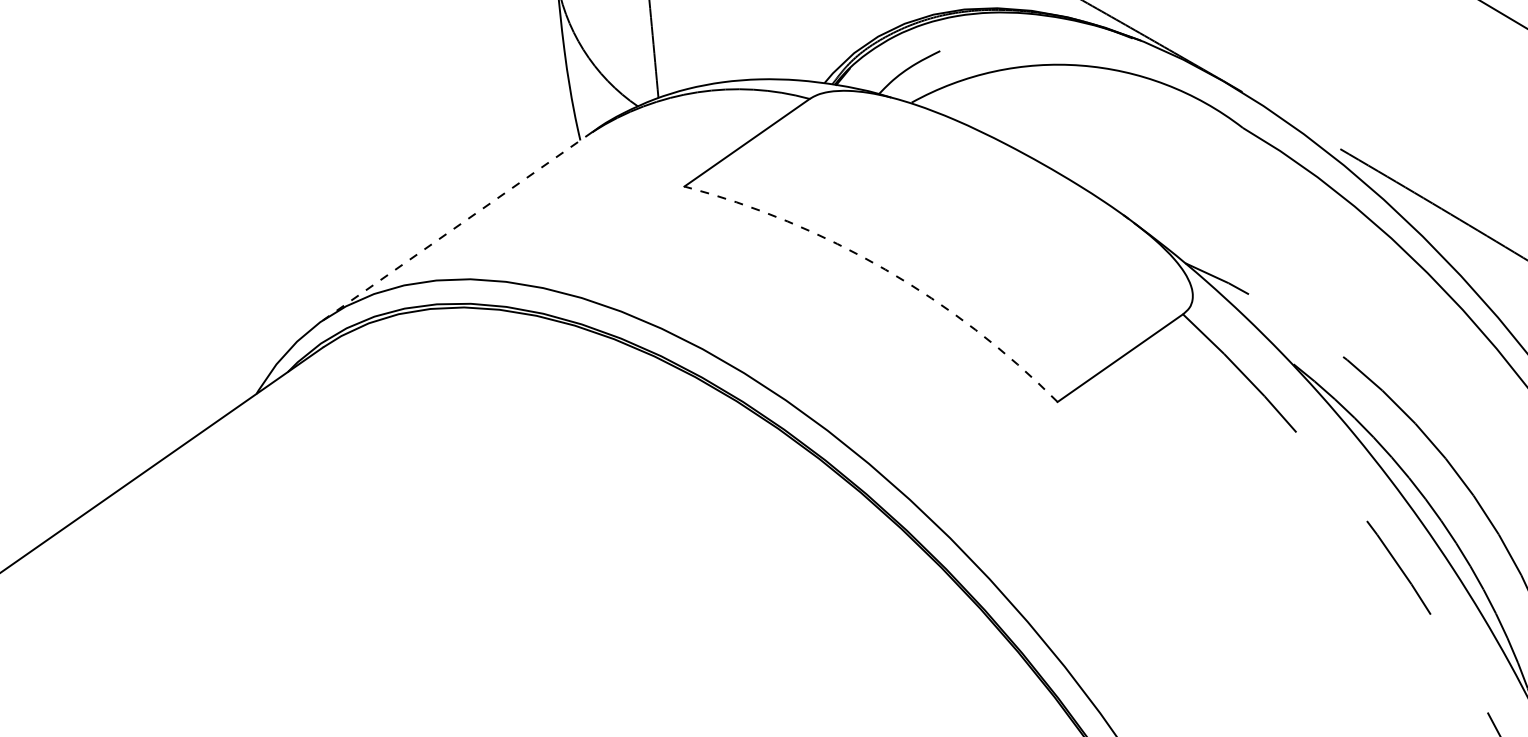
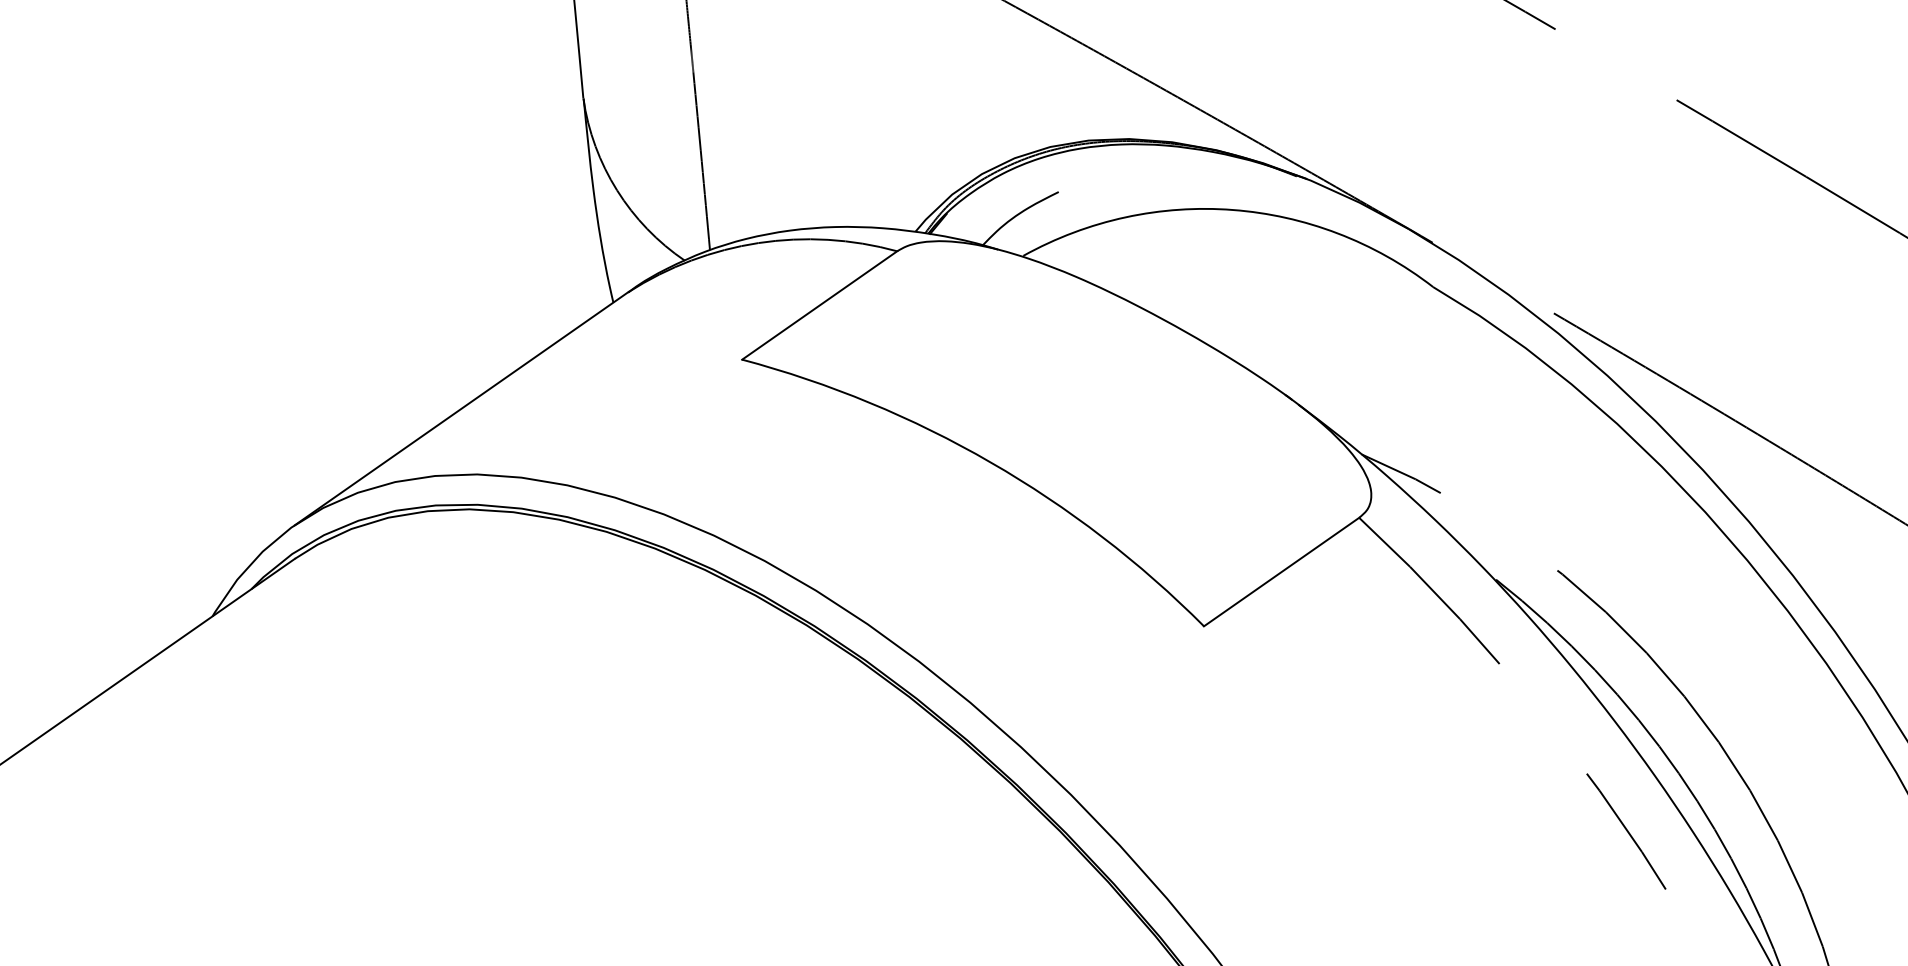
line: (457, 225) -> (461, 408), dashed -> solid
arc: (885, 269) -> (990, 462), dashed -> solid

